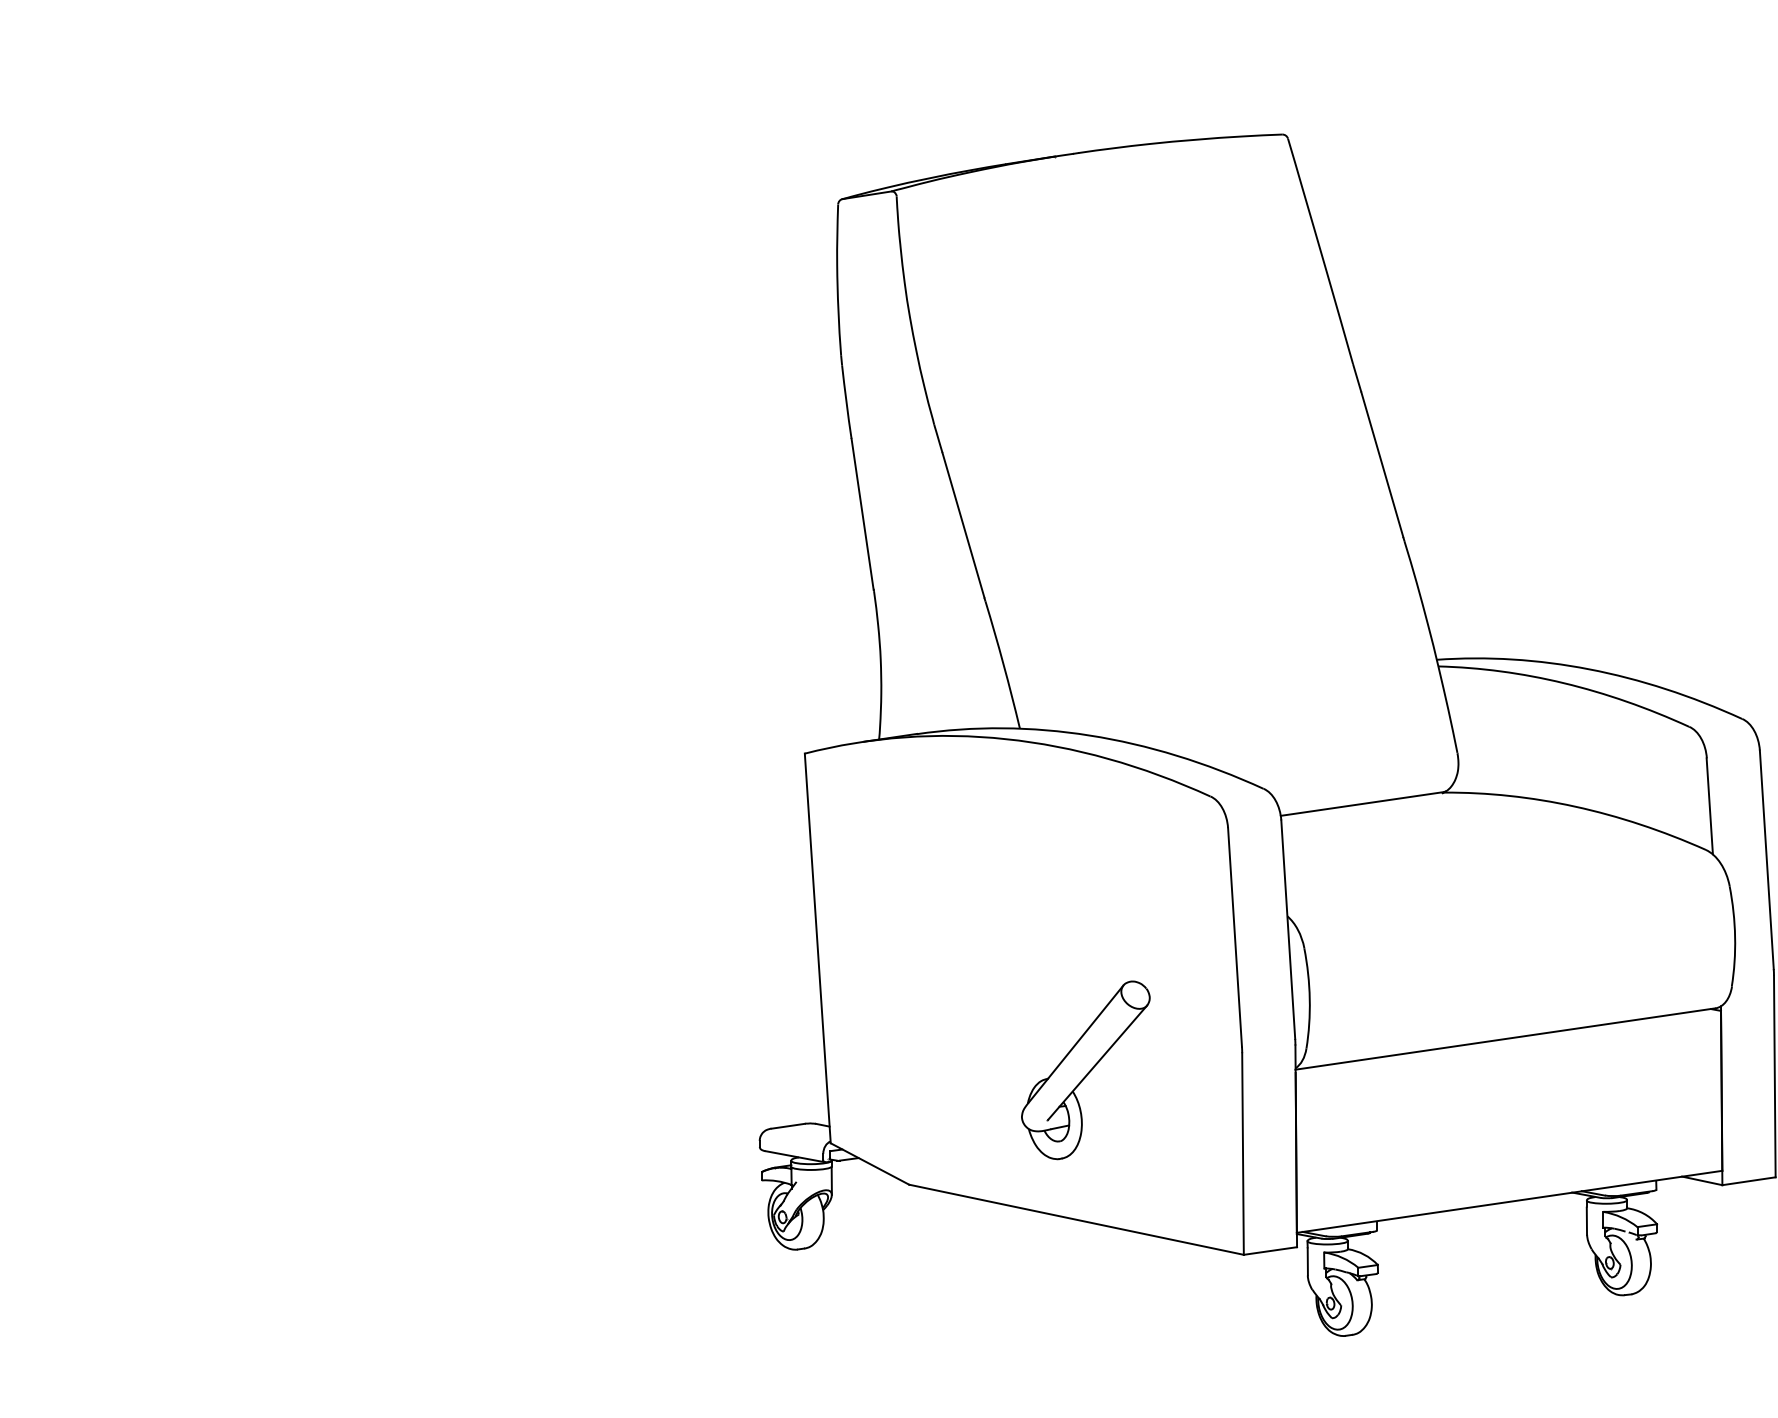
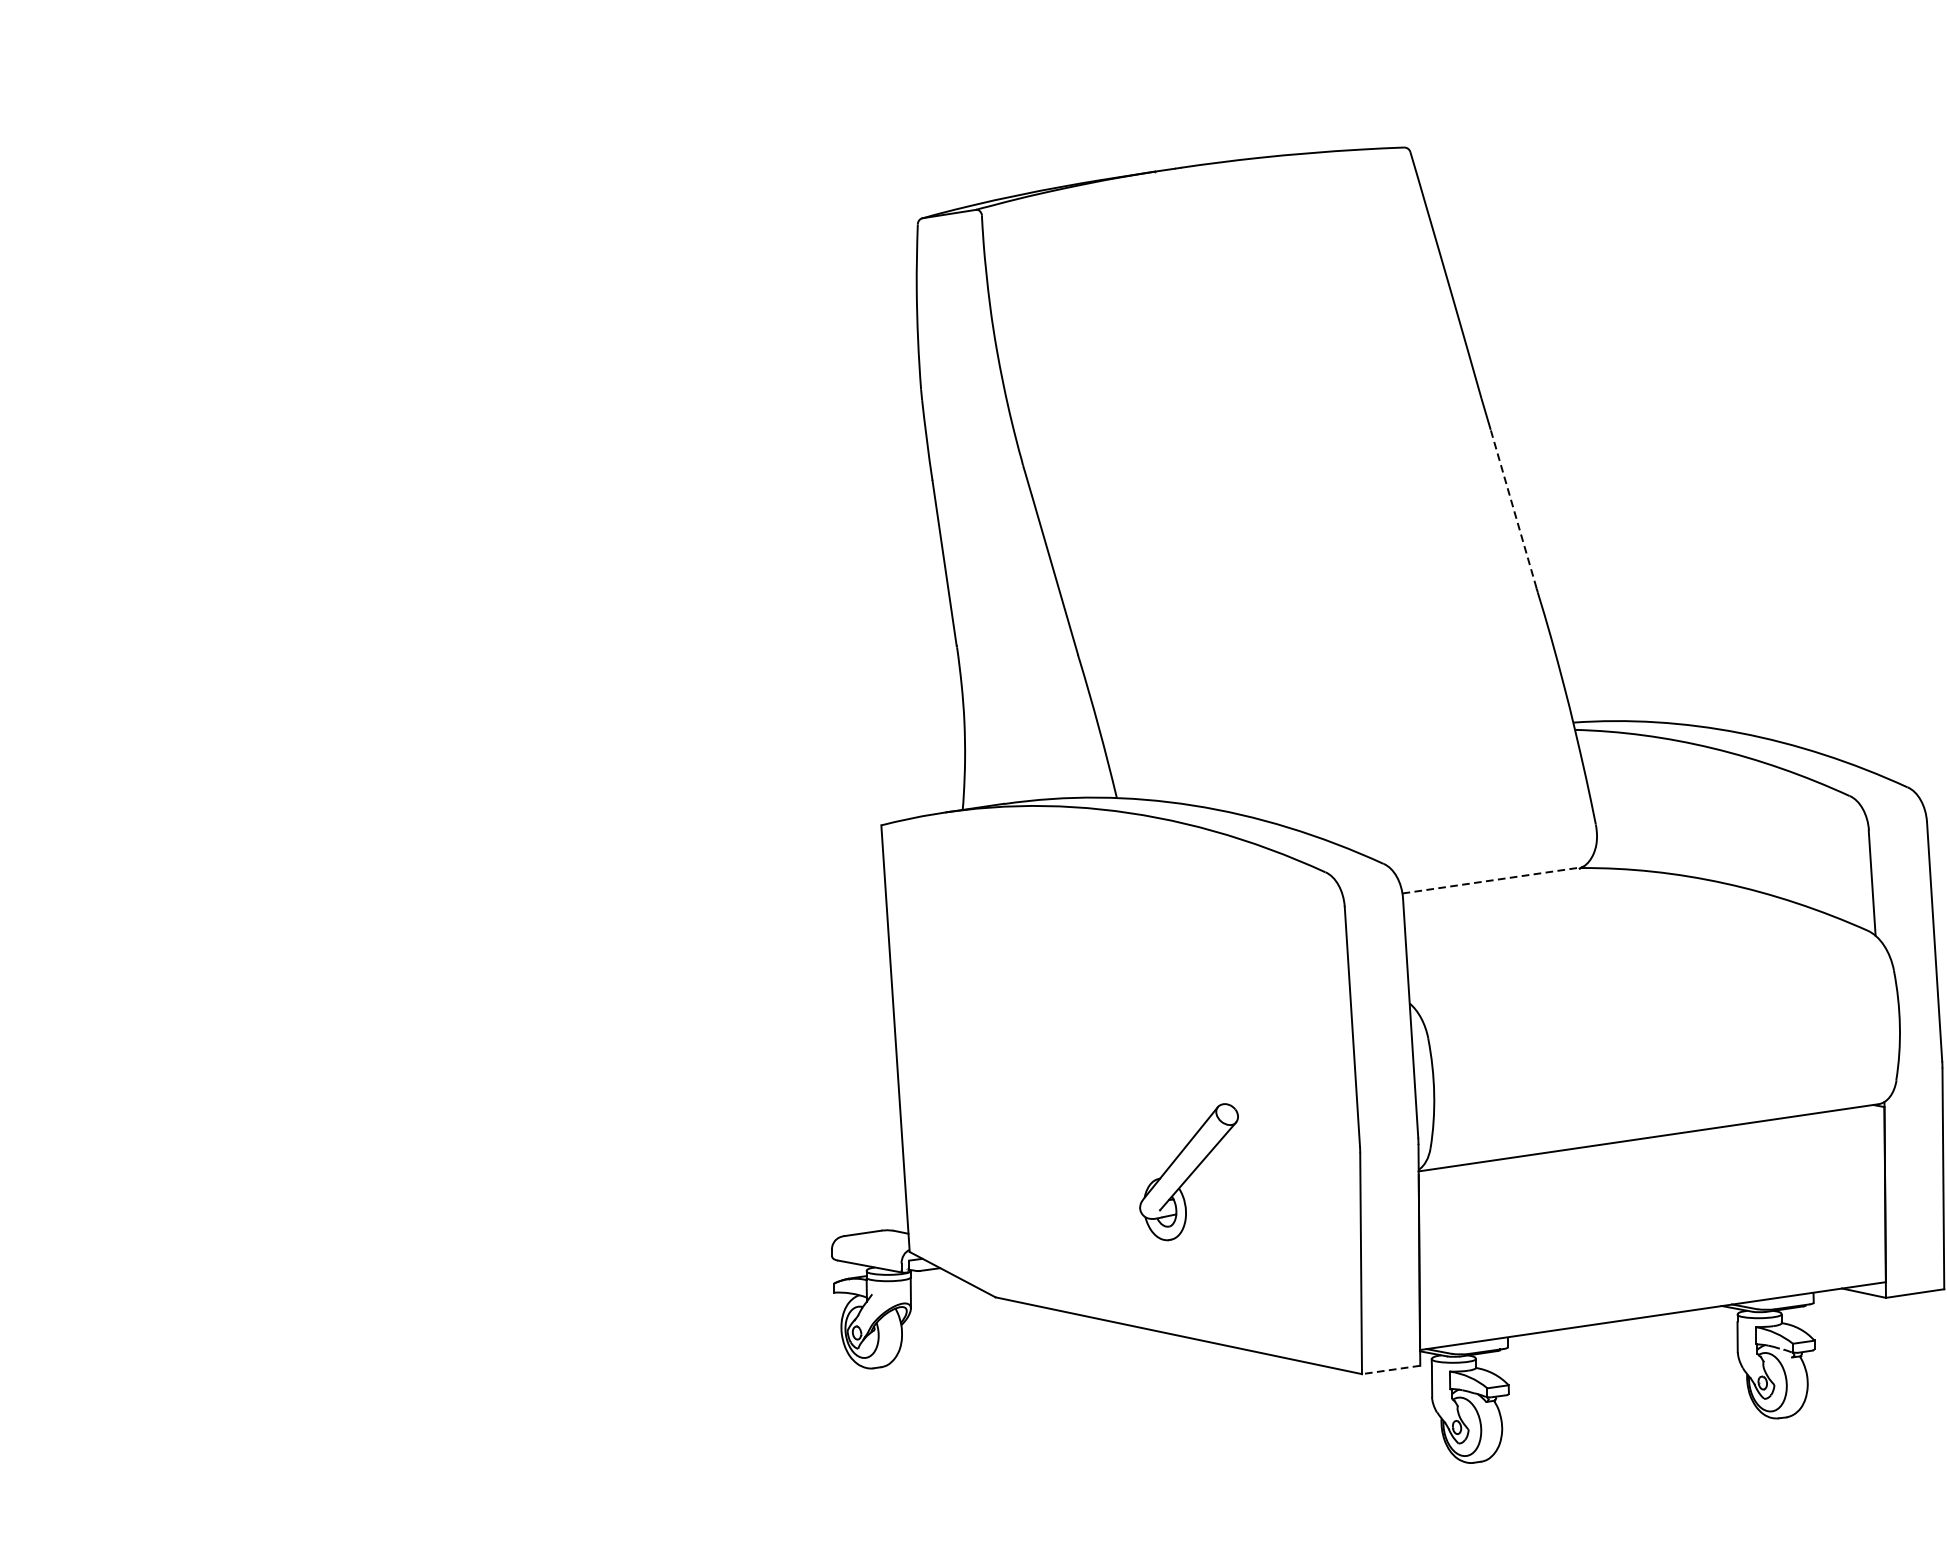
line: (1382, 464) -> (1513, 508), solid -> dashed
line: (1362, 803) -> (1491, 879), solid -> dashed
part: (1085, 1070) -> (1188, 1172), size x0.7
line: (1270, 1251) -> (1391, 1370), solid -> dashed

